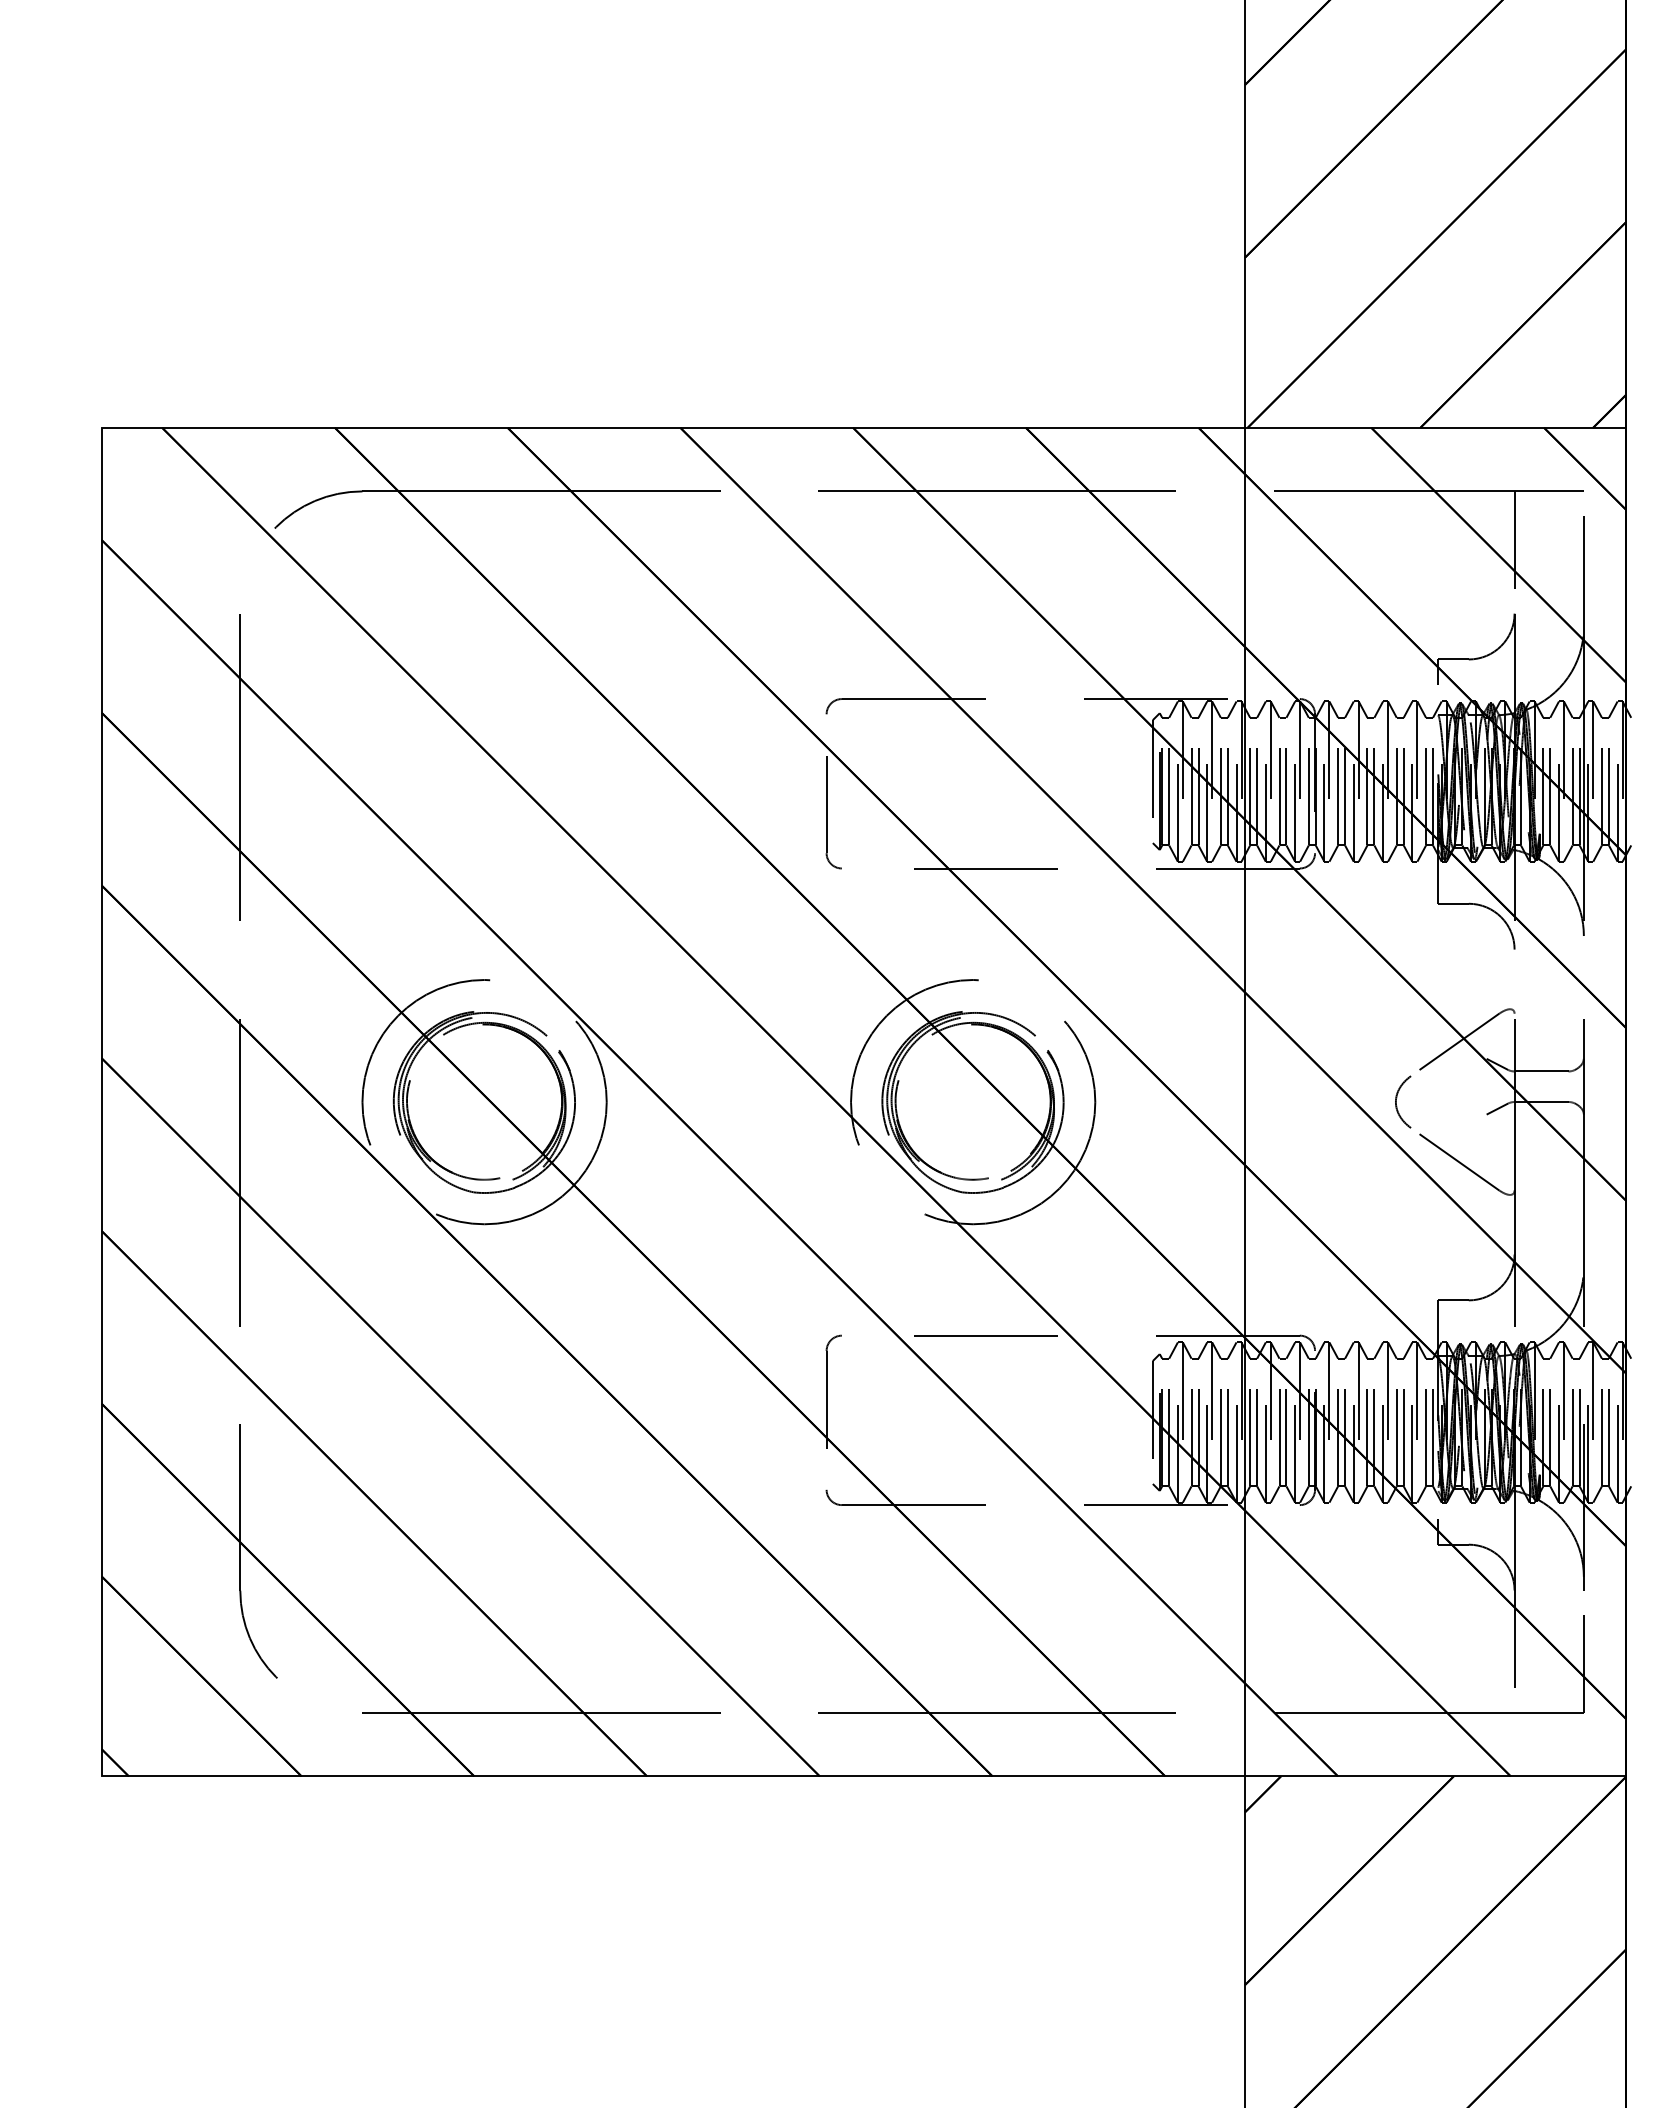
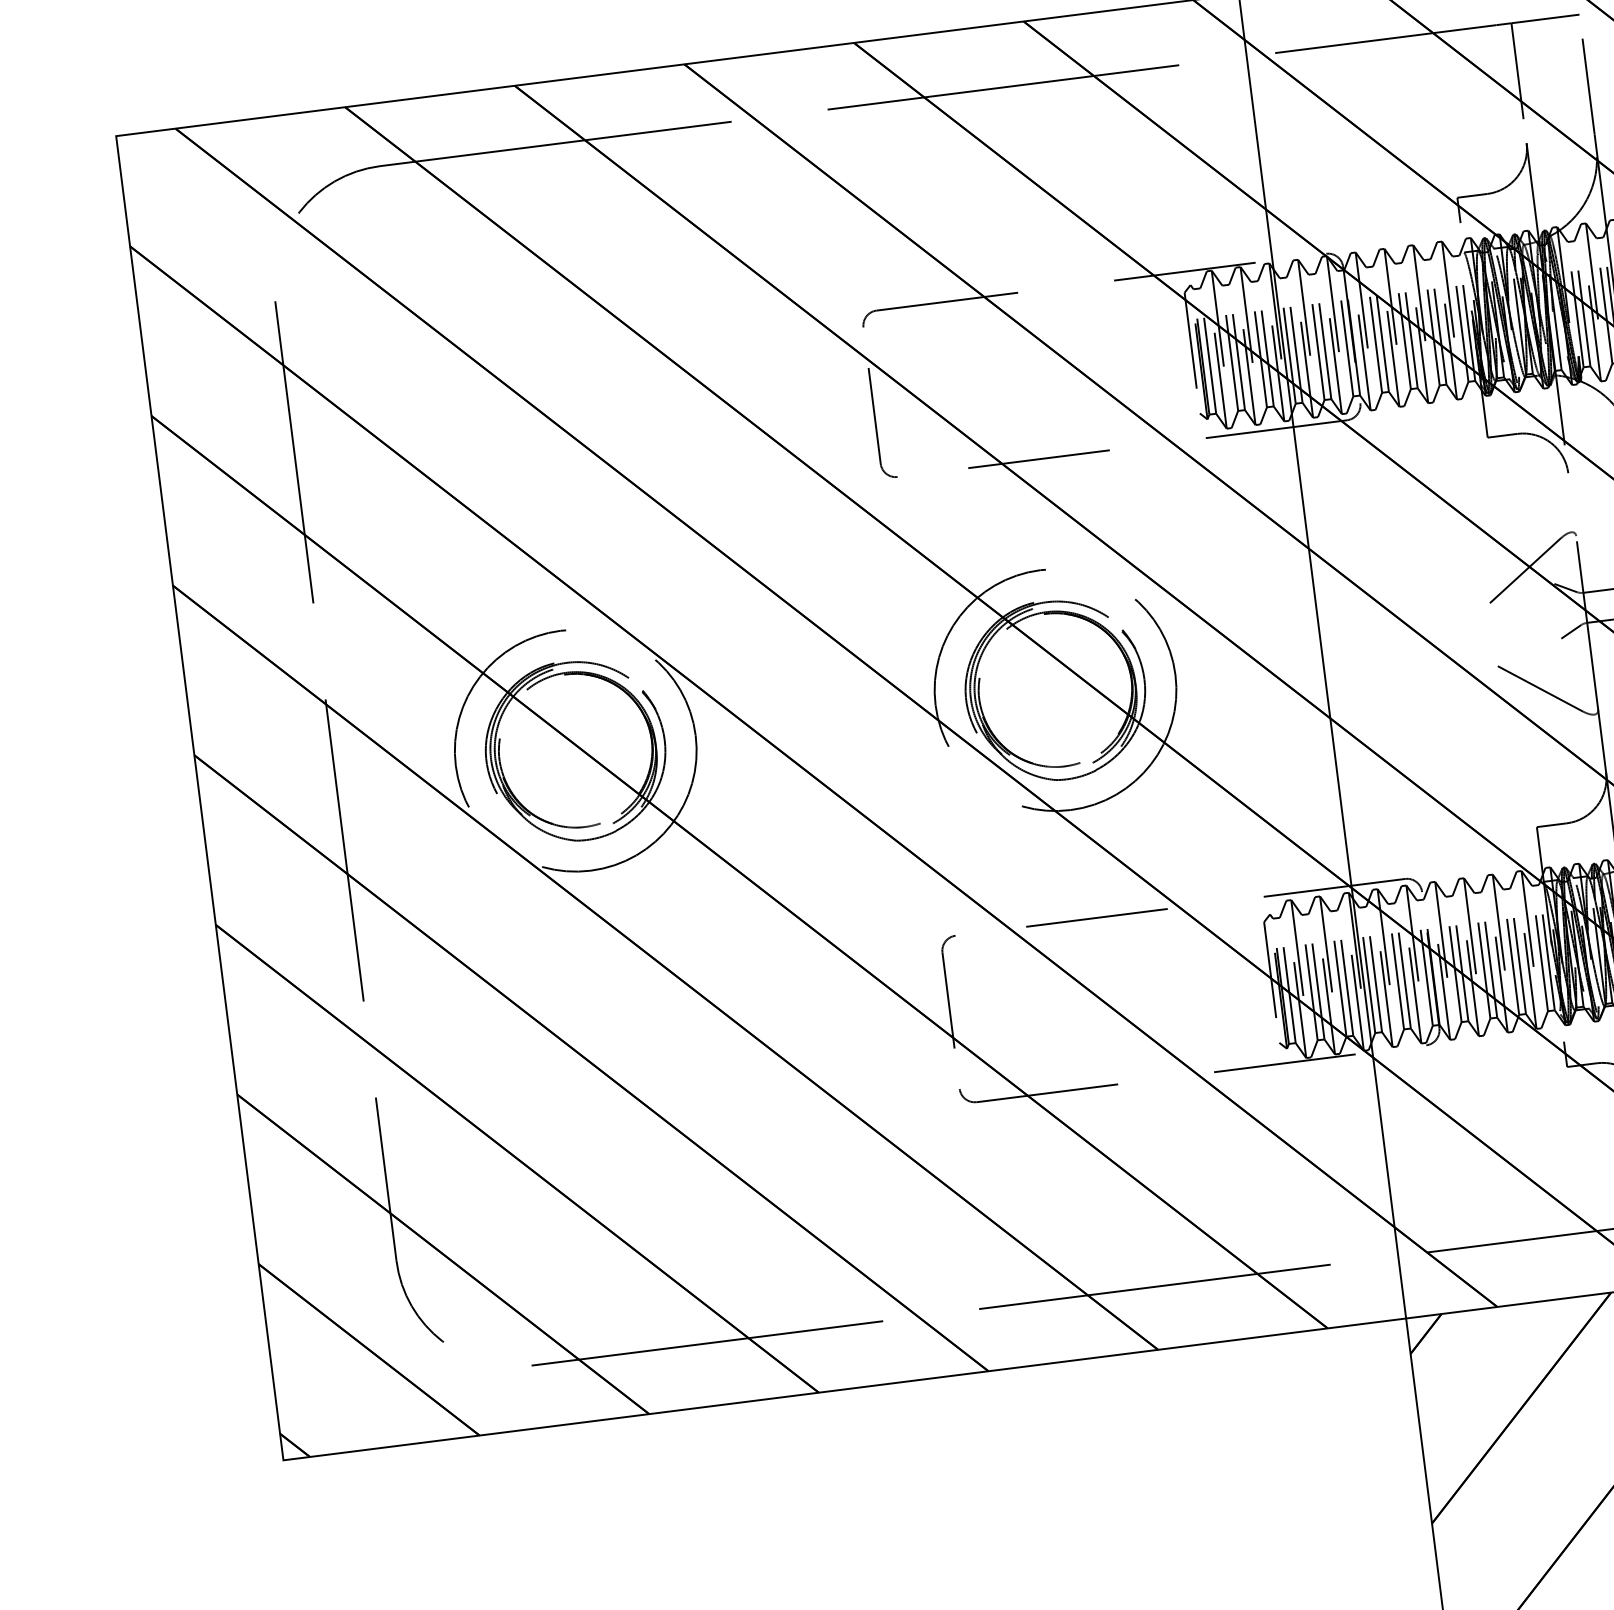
part: (1397, 1098) -> (1471, 633), removed

